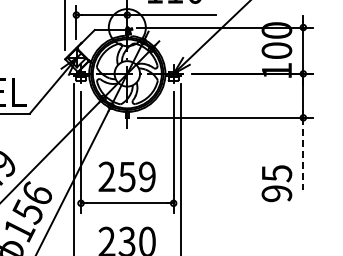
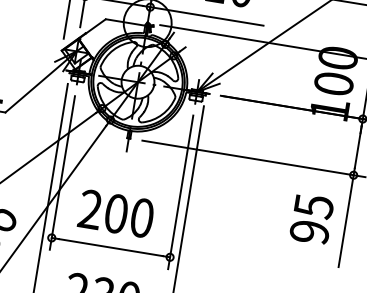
line: (303, 153) -> (346, 220), dashed -> solid
text: (136, 176) -> (128, 215), 259 -> 200
text: (276, 183) -> (311, 218), moved

